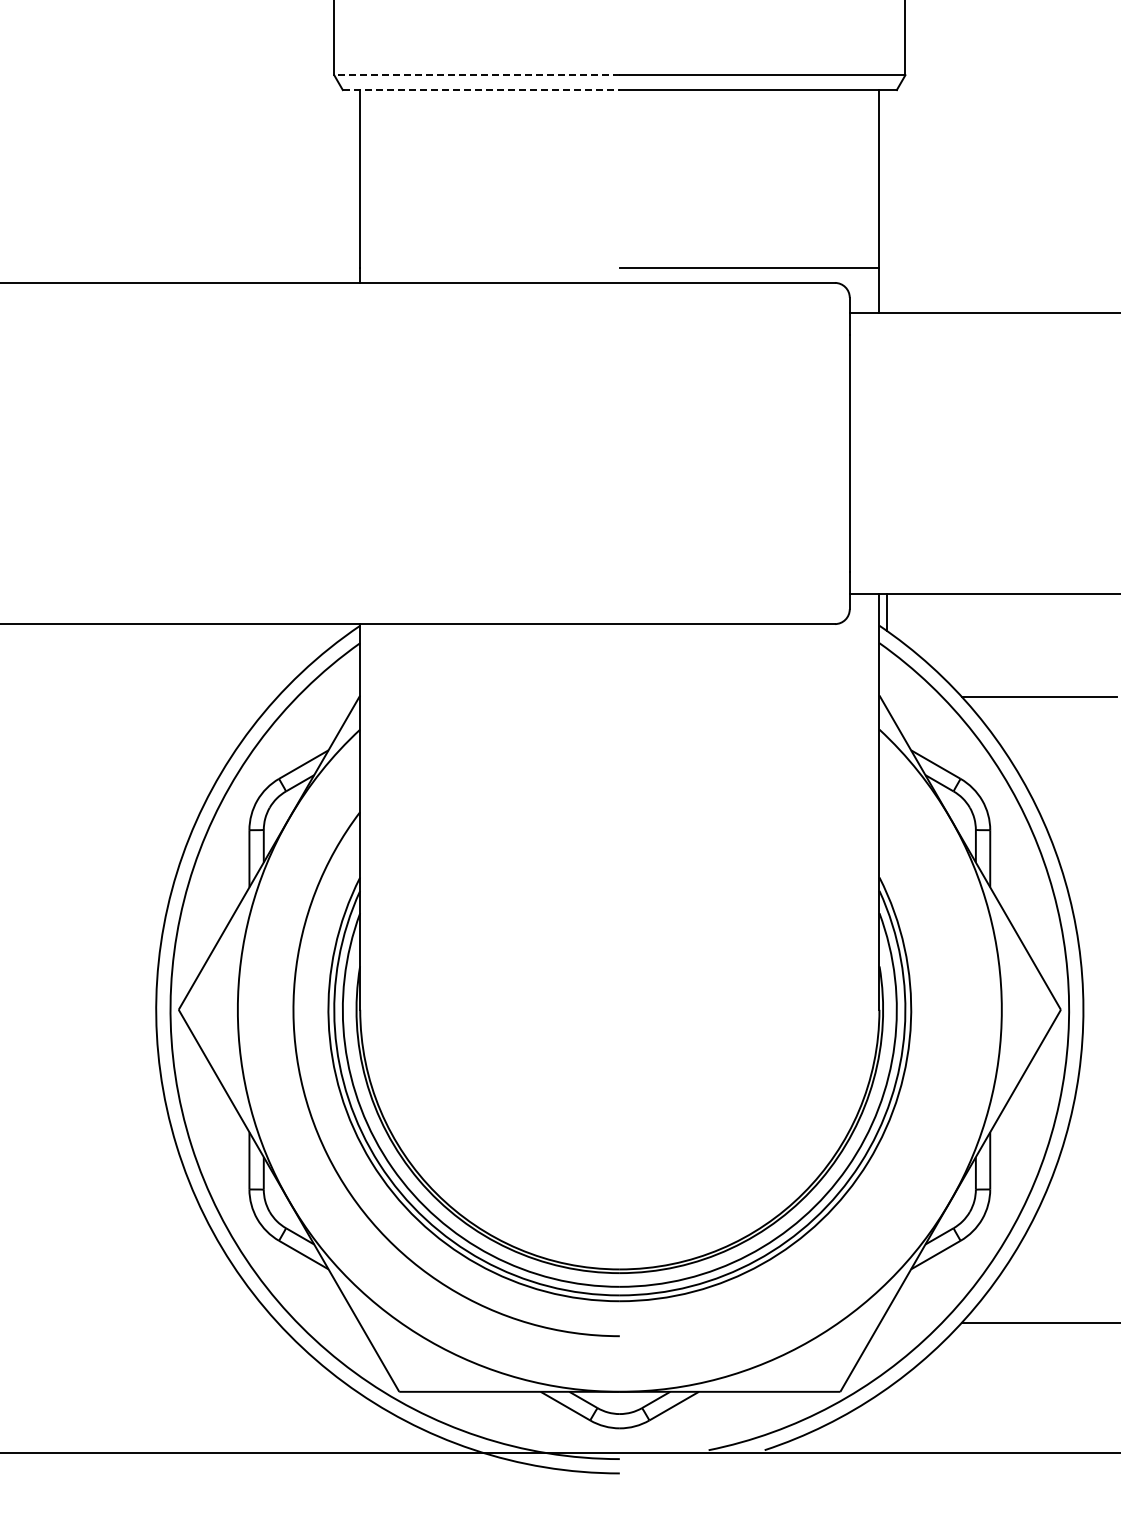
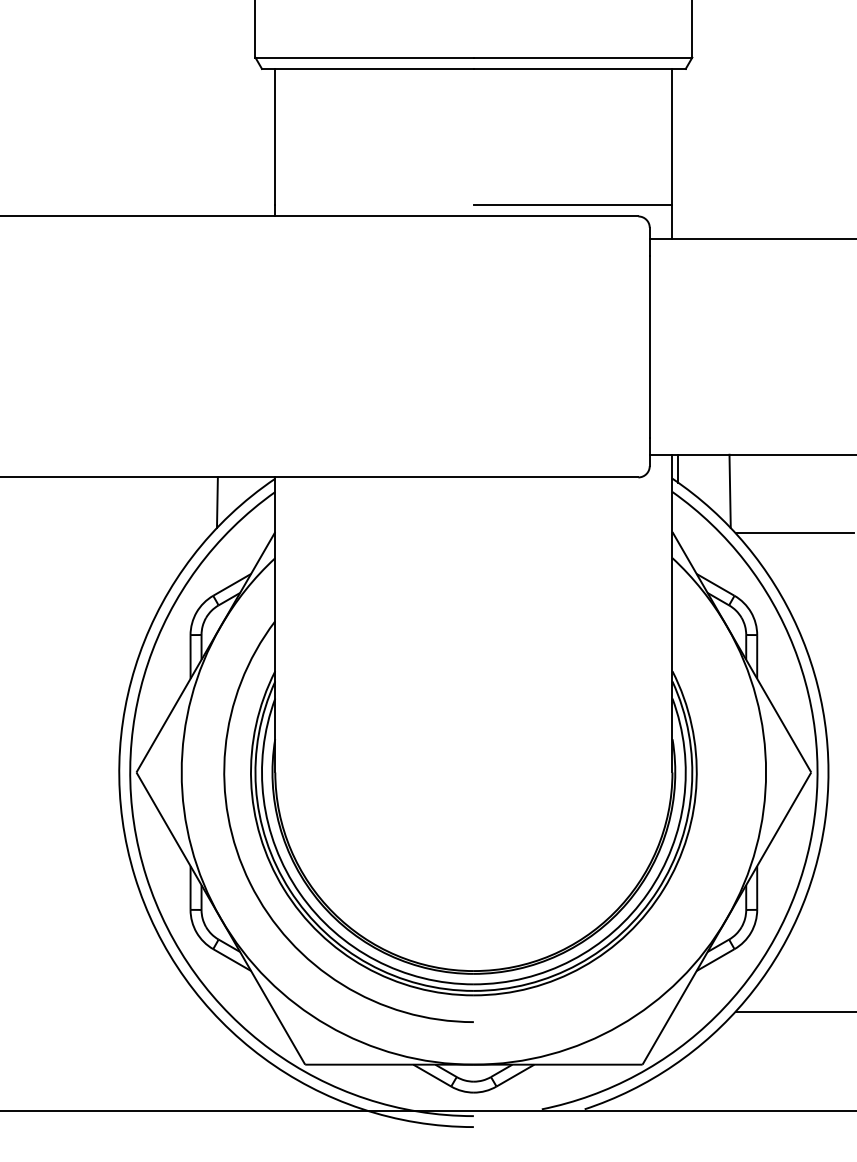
line: (477, 75) -> (365, 57), dashed -> solid
line: (481, 90) -> (368, 69), dashed -> solid
line: (954, 642) -> (729, 491), added
line: (284, 657) -> (217, 502), added

